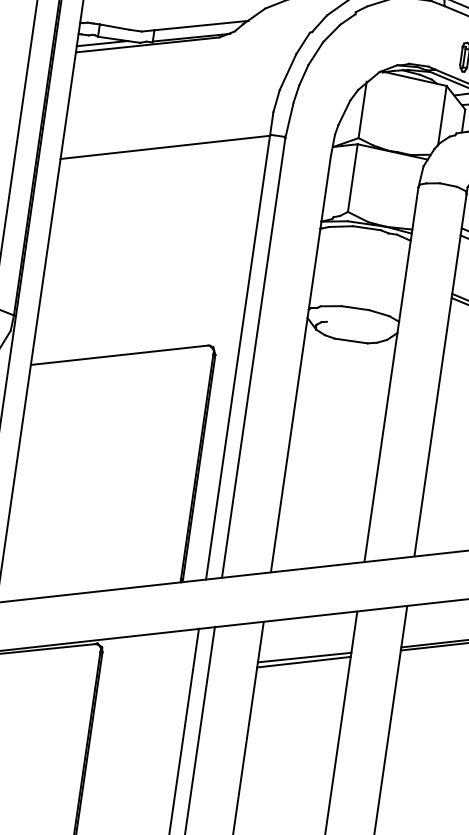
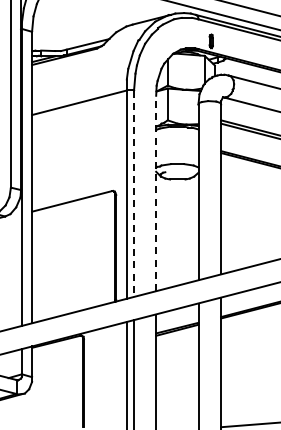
line: (254, 359) -> (134, 194), solid -> dashed
line: (301, 364) -> (156, 193), solid -> dashed

